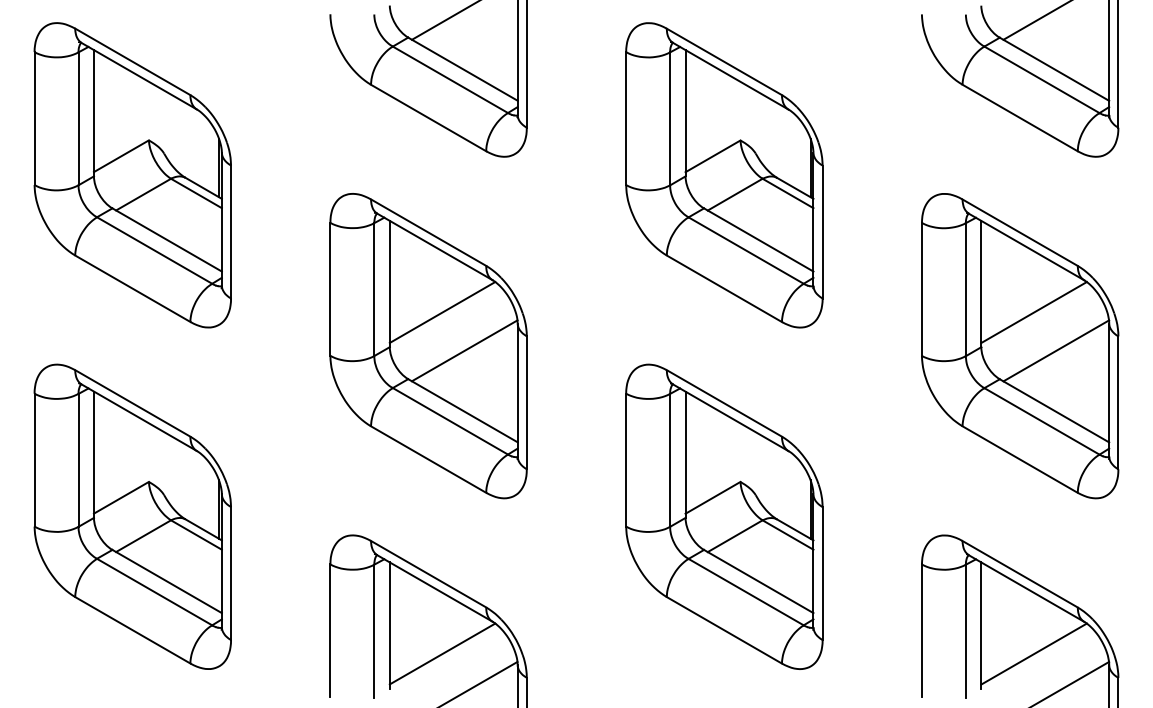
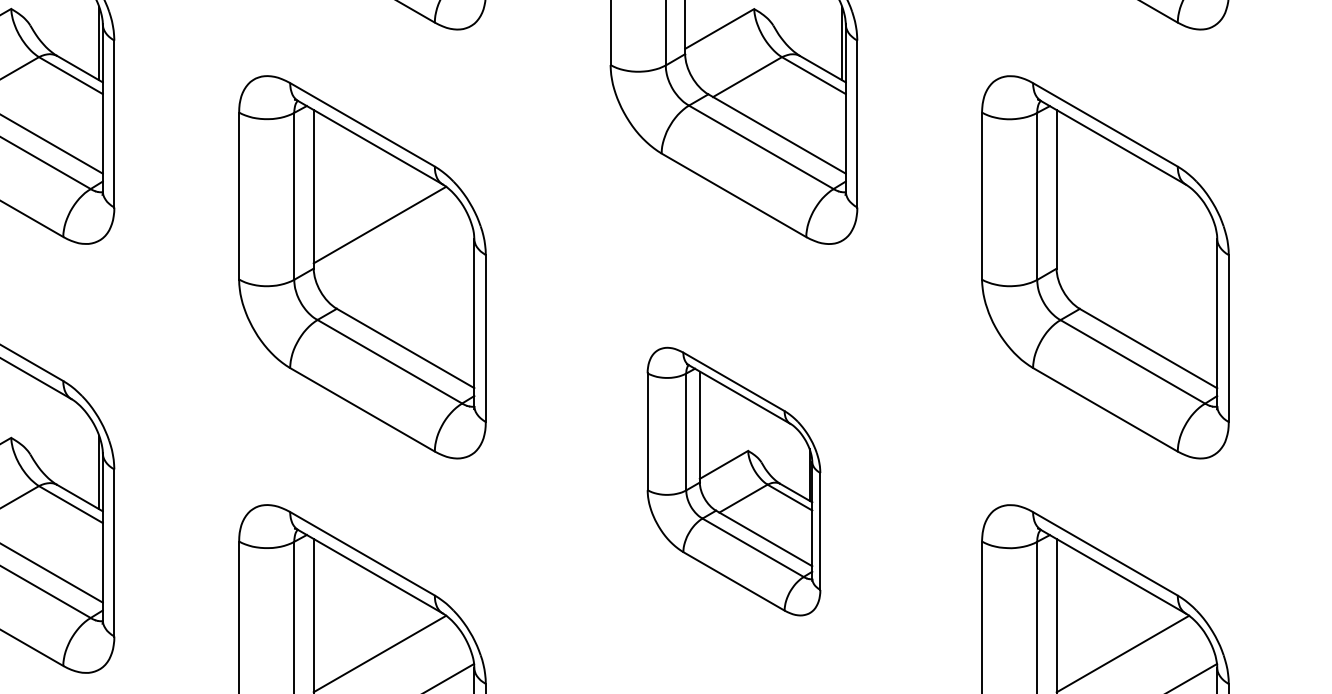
line: (1033, 312) -> (1122, 225), removed
line: (464, 350) -> (407, 272), removed
line: (1056, 350) -> (1151, 272), removed
part: (724, 516) -> (734, 481), size x0.7

